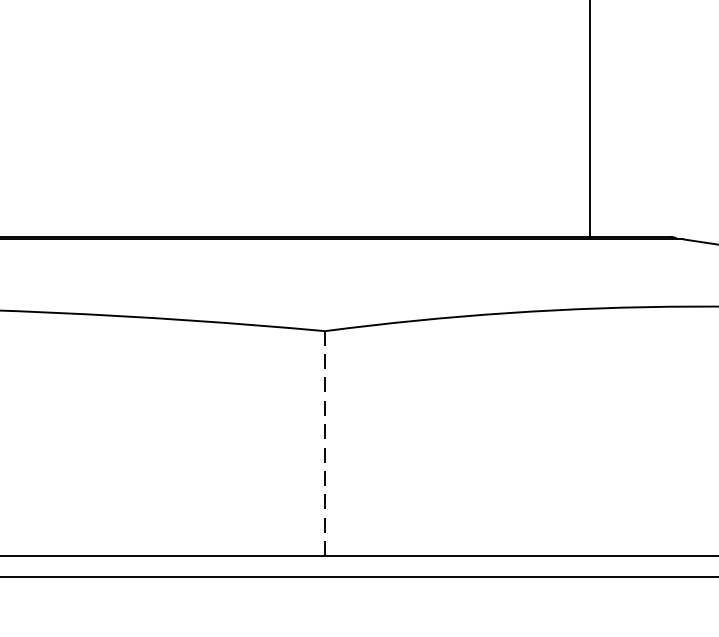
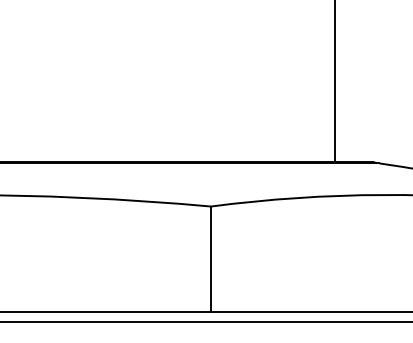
line: (324, 443) -> (210, 259), dashed -> solid

